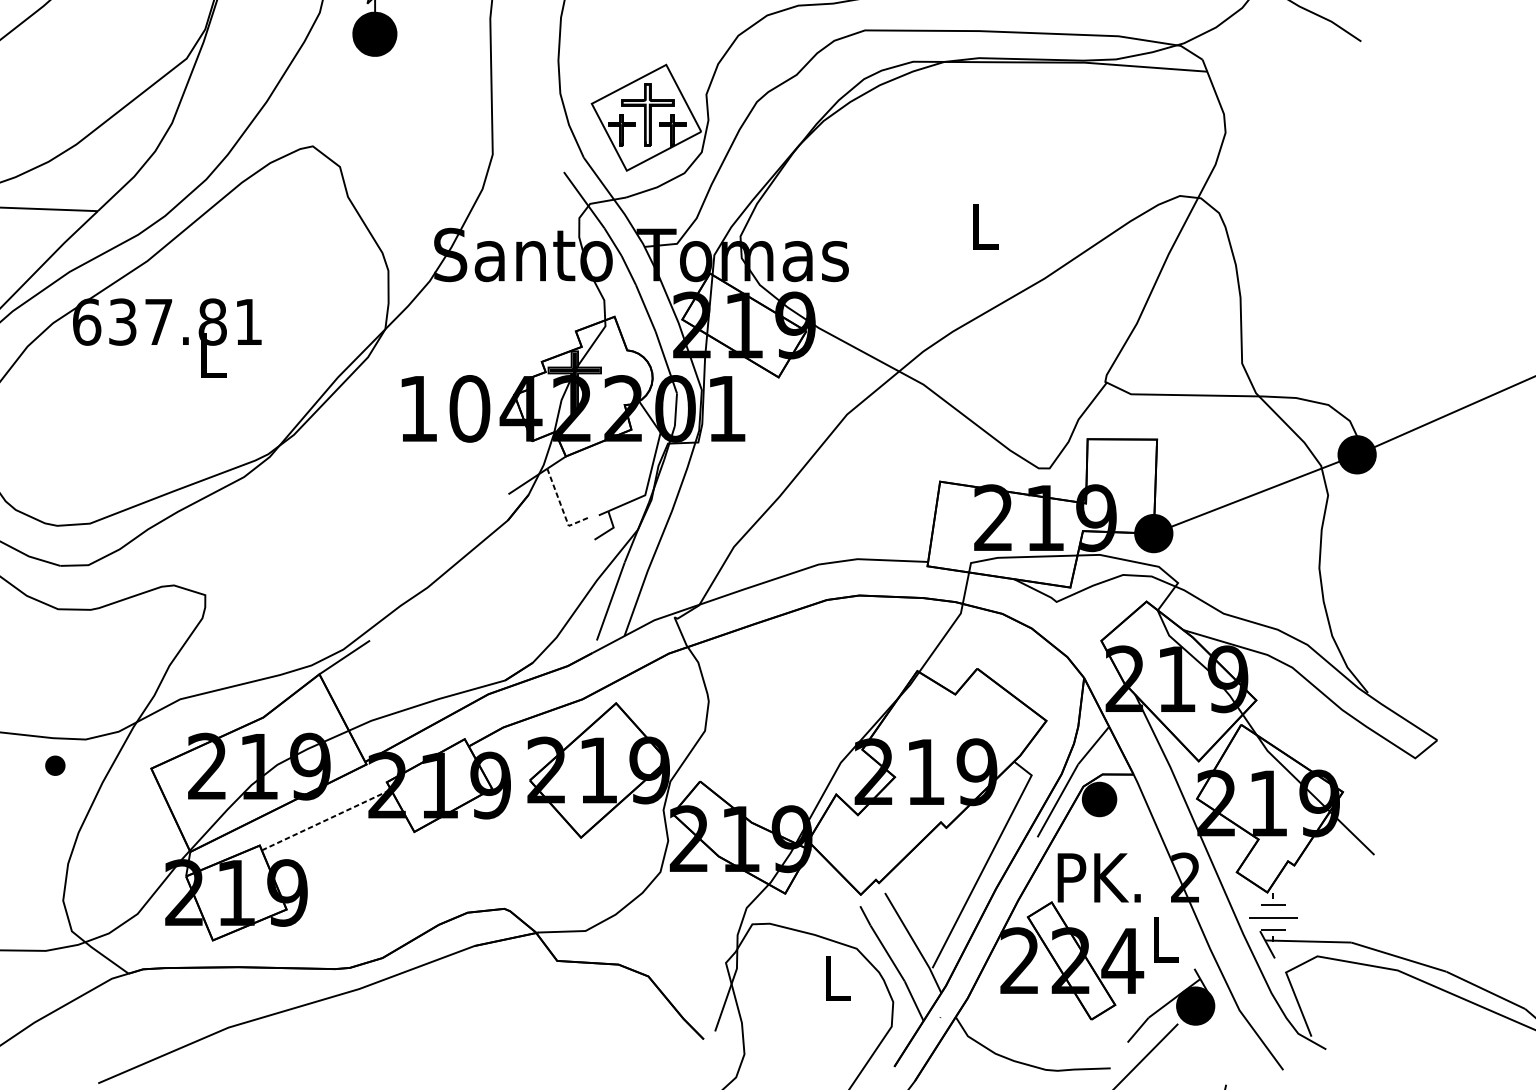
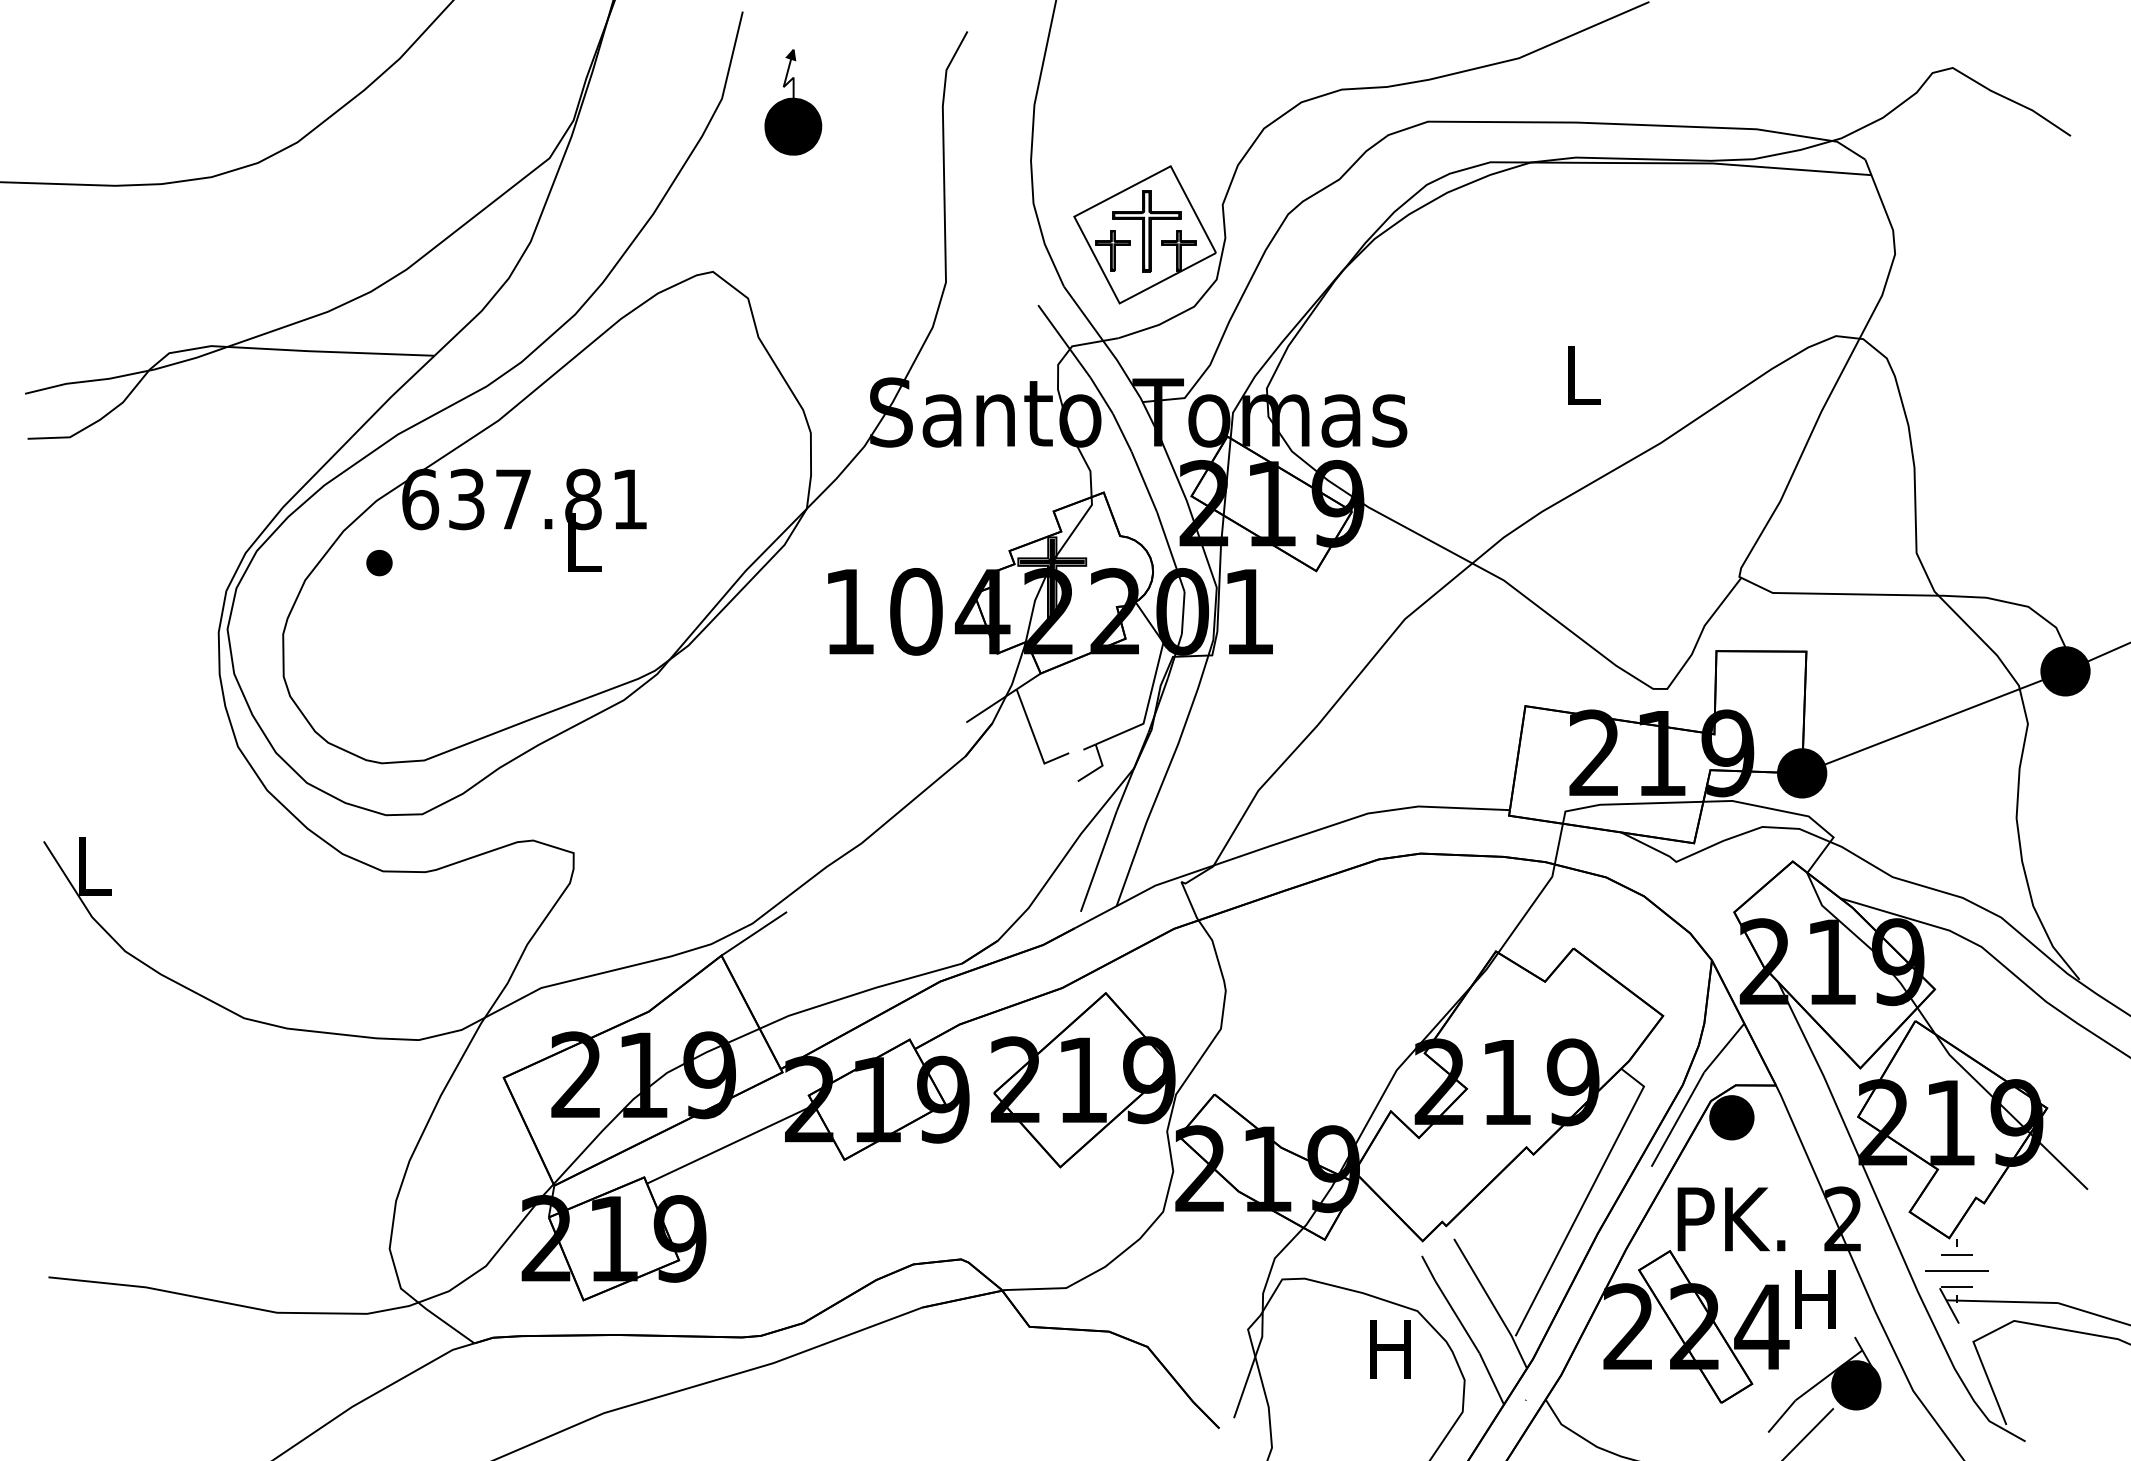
line: (561, 507) -> (1035, 739), dashed -> solid
part: (55, 766) -> (379, 563), moved
line: (327, 820) -> (731, 1144), dashed -> solid
text: (1164, 939) -> (1815, 1299), L -> H
text: (835, 978) -> (1390, 1349), L -> H

